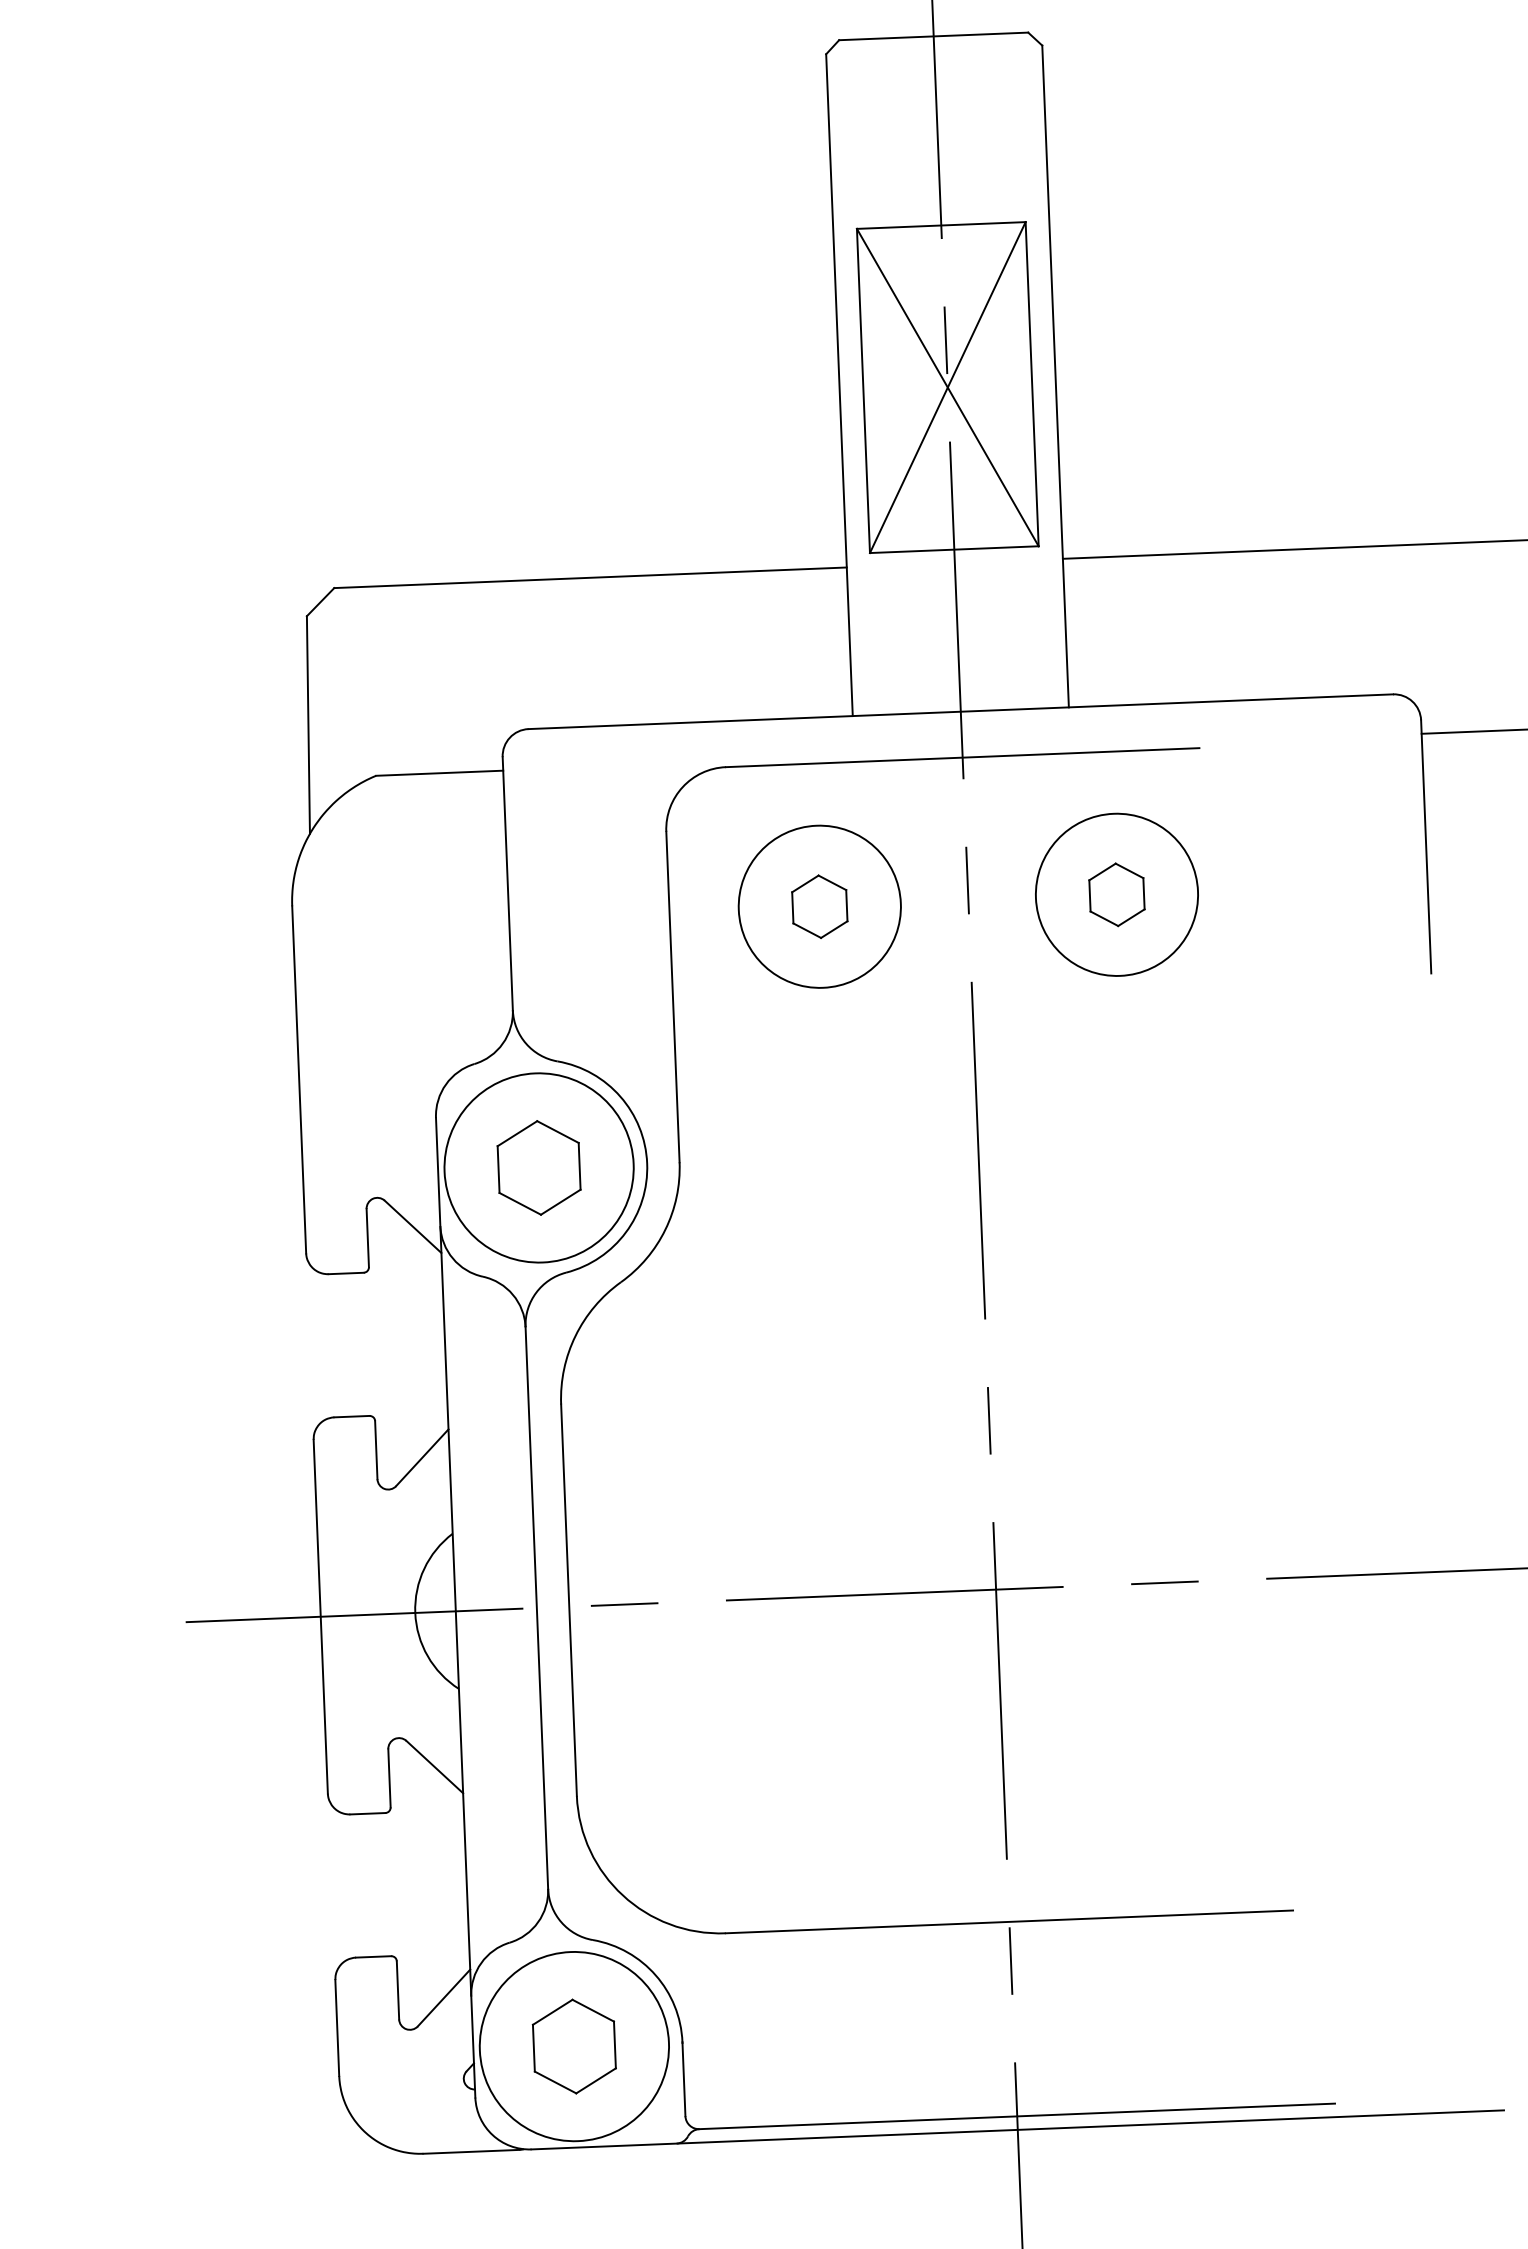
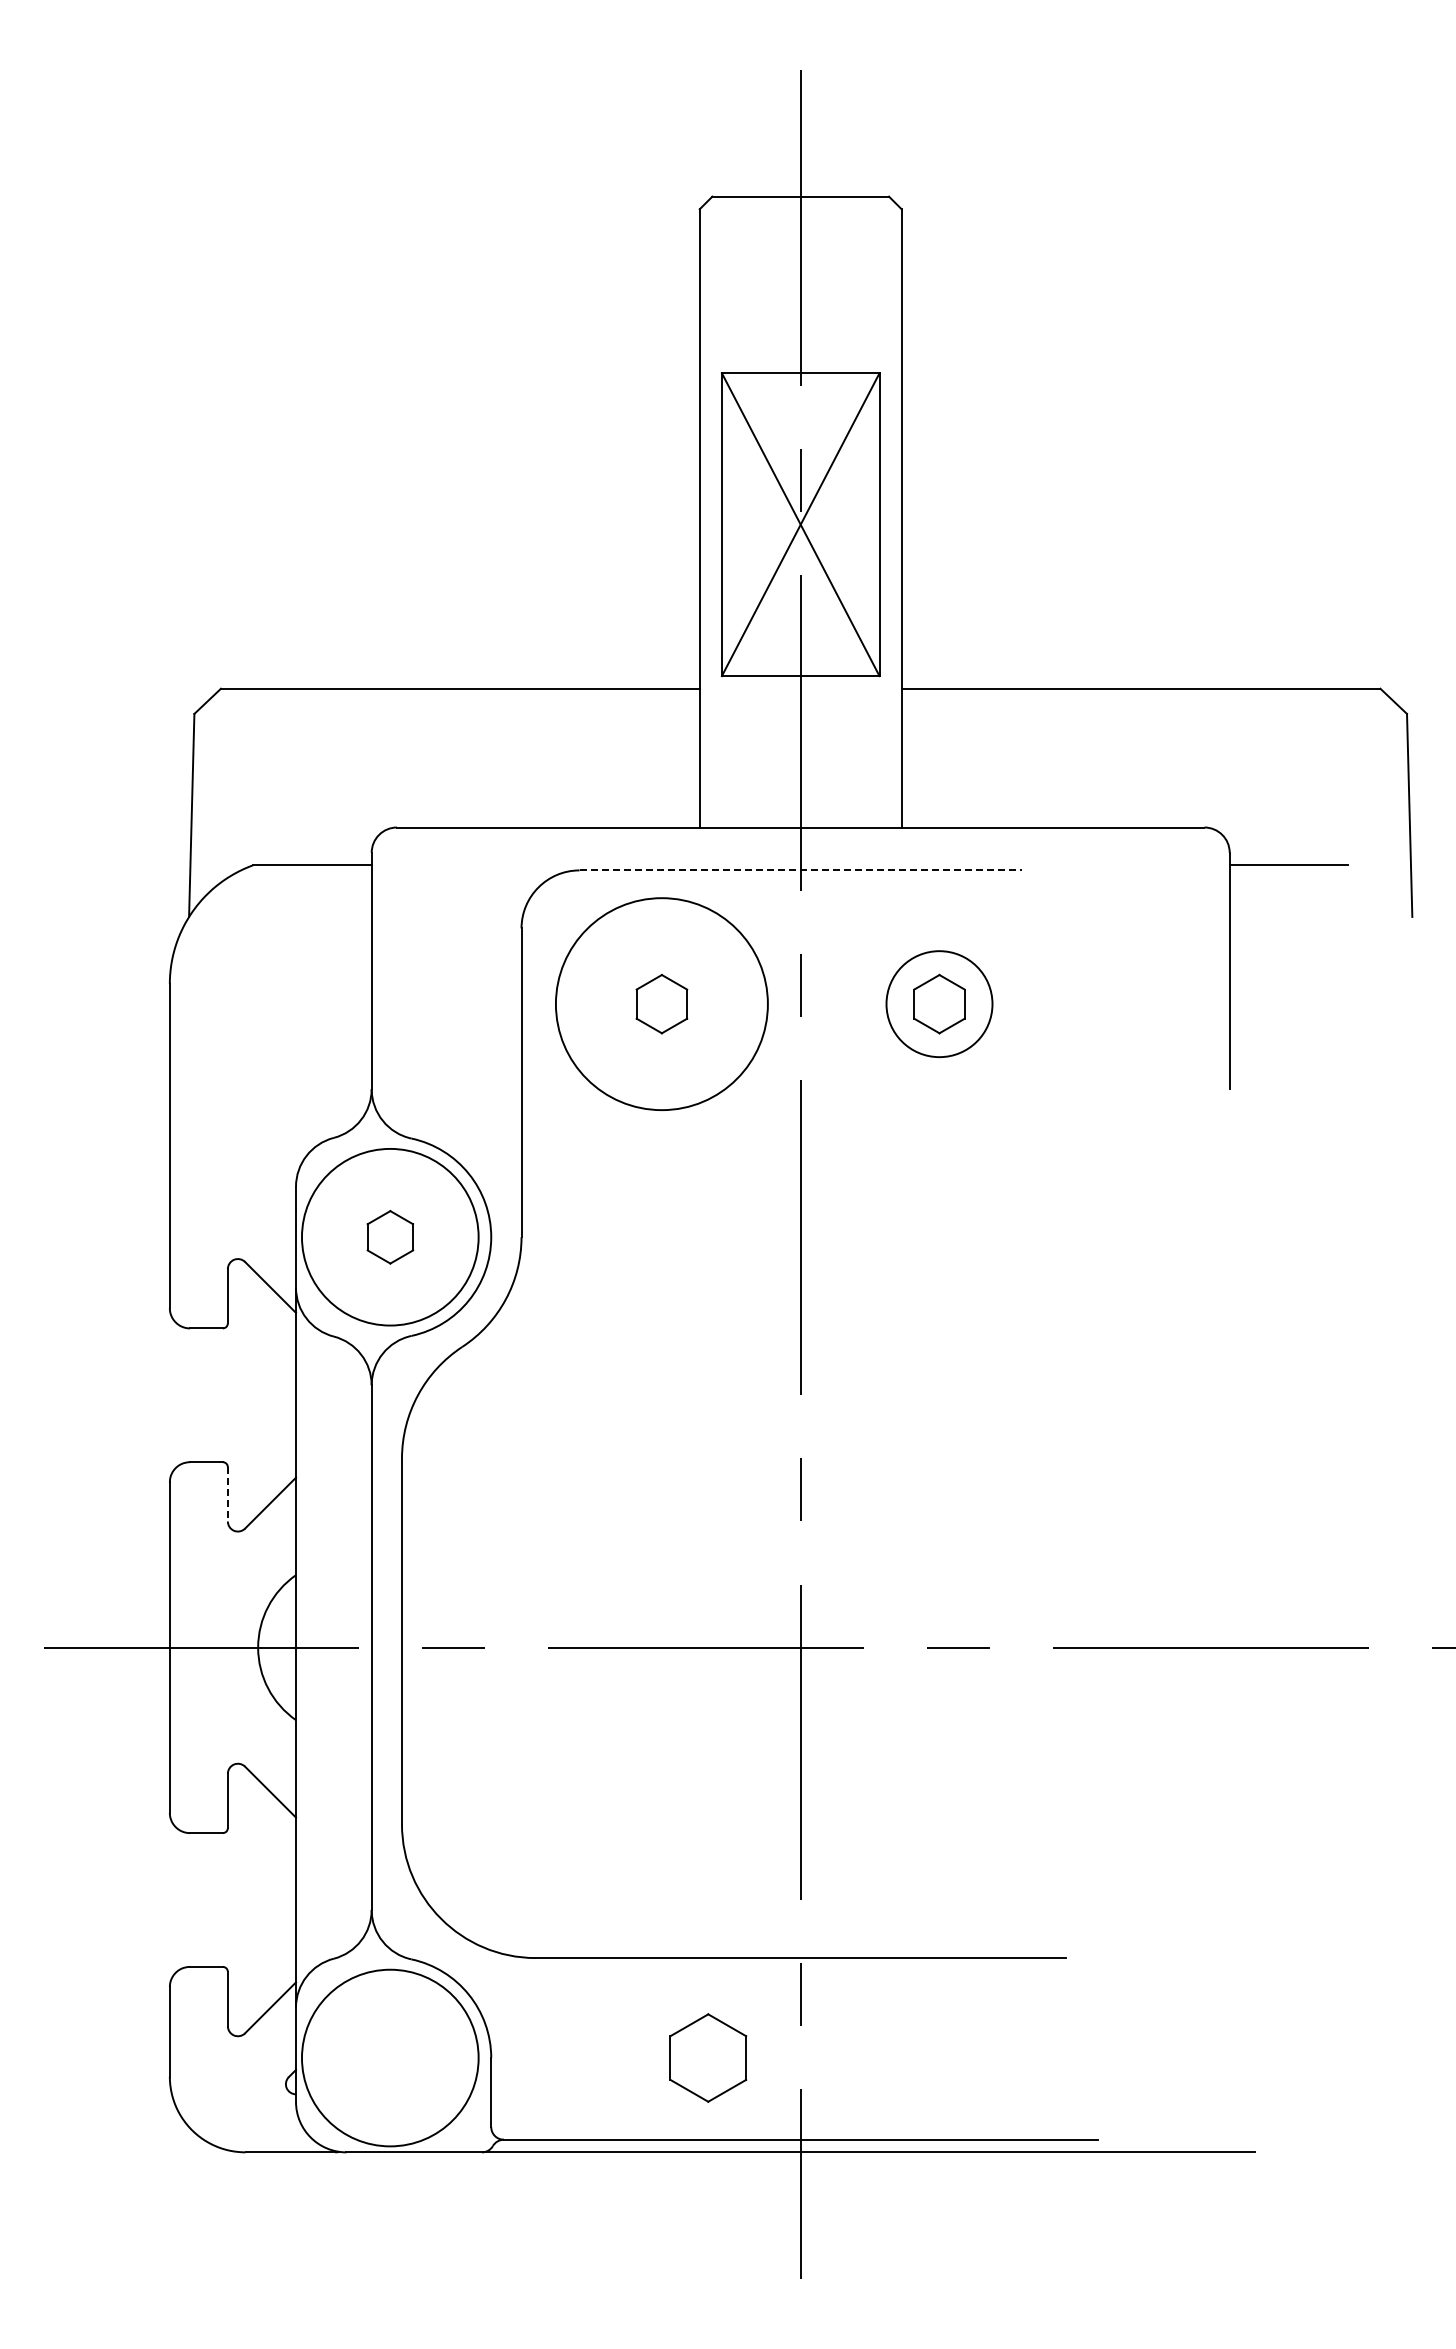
line: (963, 757) -> (801, 870), solid -> dashed
circle: (1116, 894) -> (939, 1003), size x0.7
circle: (819, 906) -> (661, 1003), size x1.4
part: (539, 1168) -> (390, 1237), size x0.6
line: (375, 1450) -> (227, 1494), solid -> dashed
part: (574, 2045) -> (708, 2057), moved

